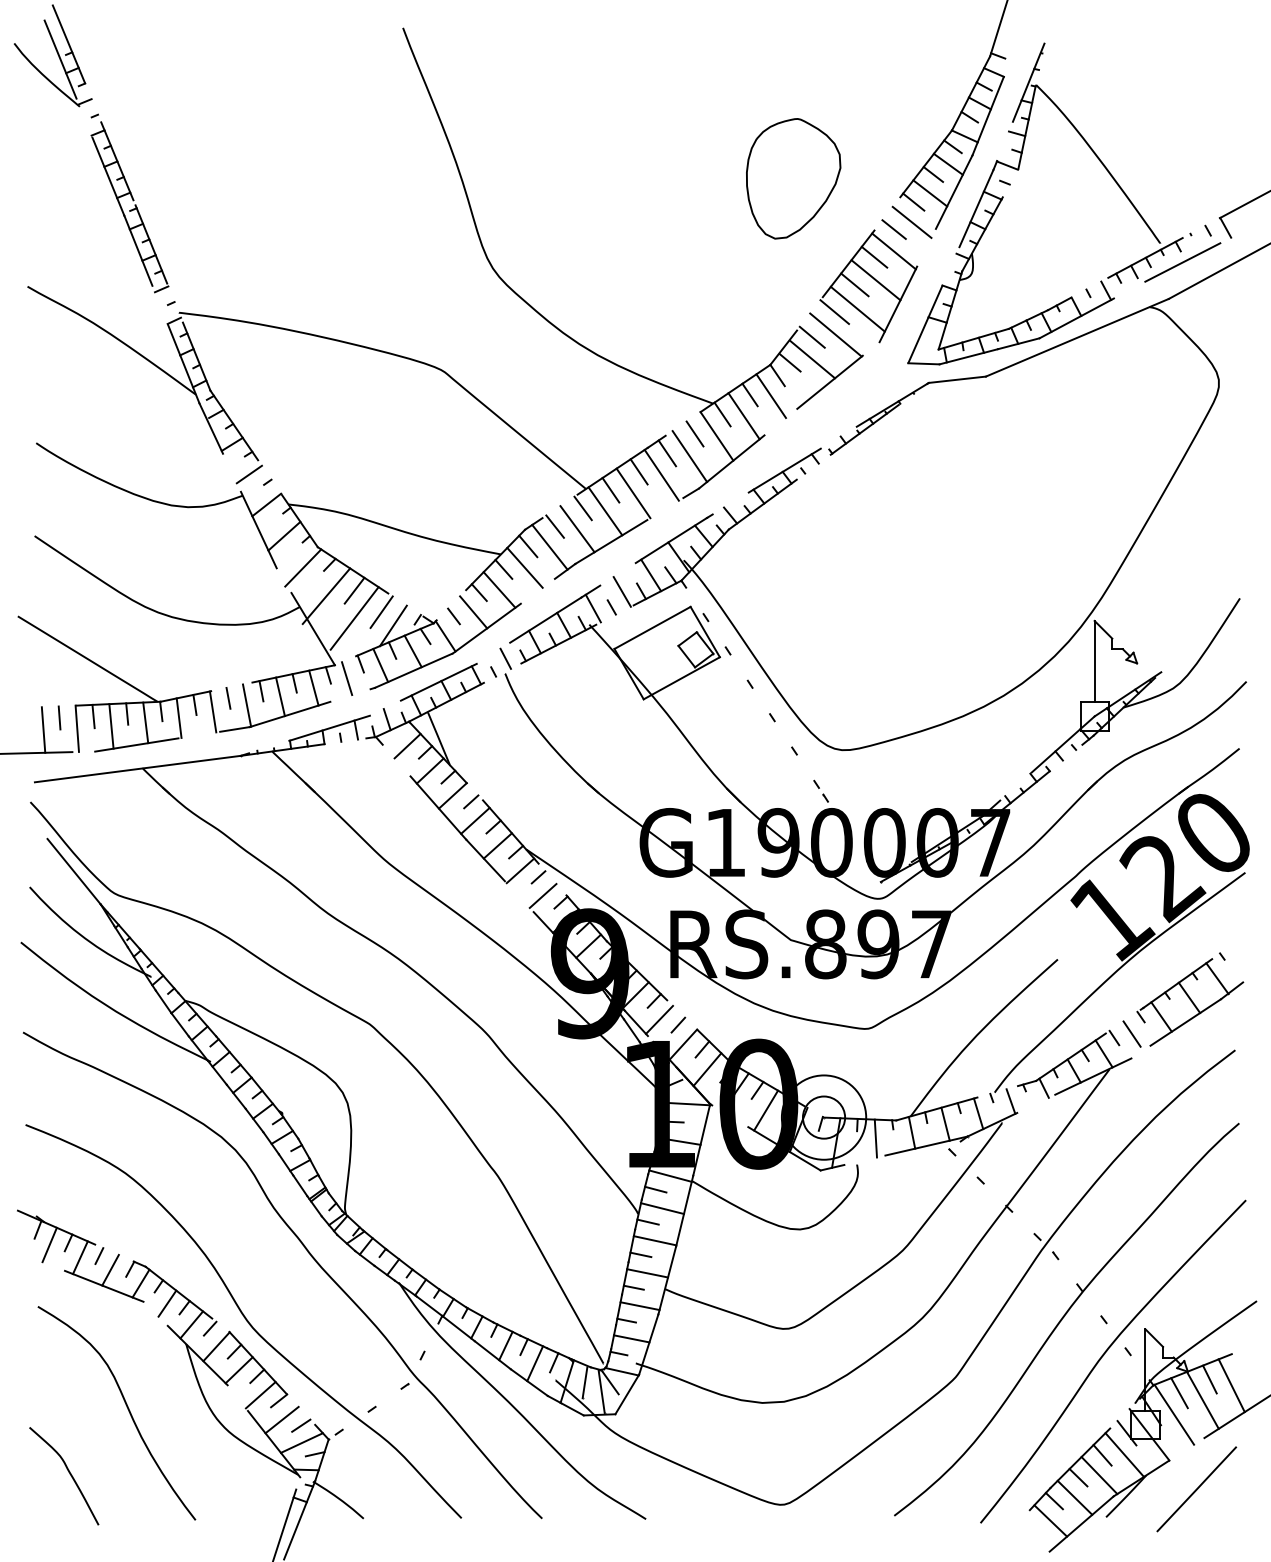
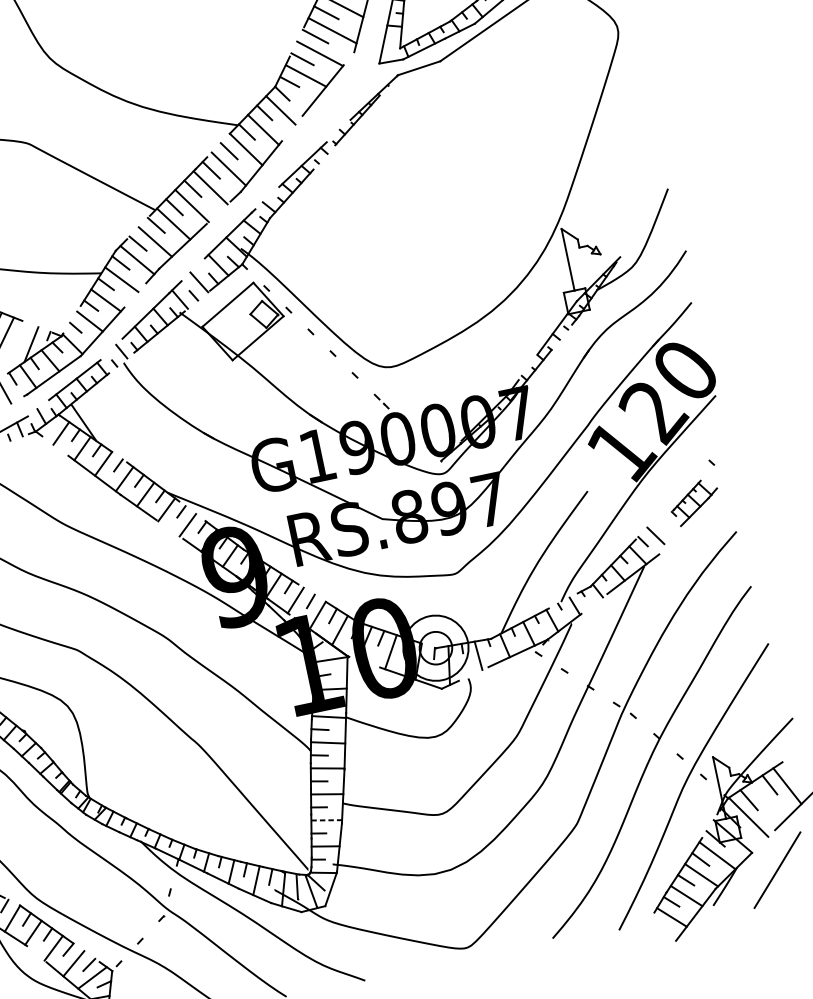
line: (381, 611) -> (20, 335), removed
part: (1190, 1002) -> (695, 502), size x0.6
line: (640, 1306) -> (327, 820), solid -> dashed
line: (1202, 1399) -> (767, 801), removed

